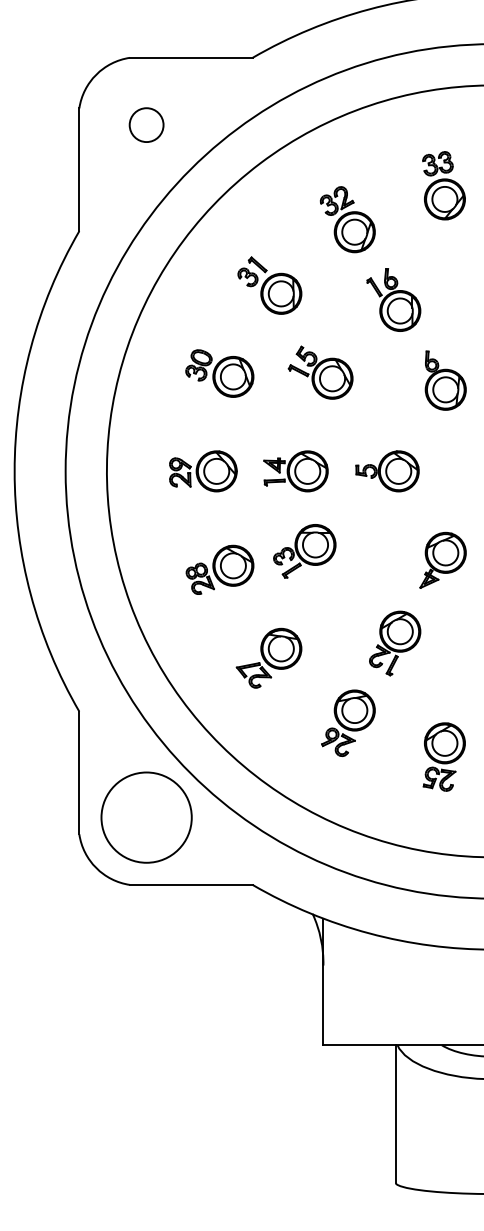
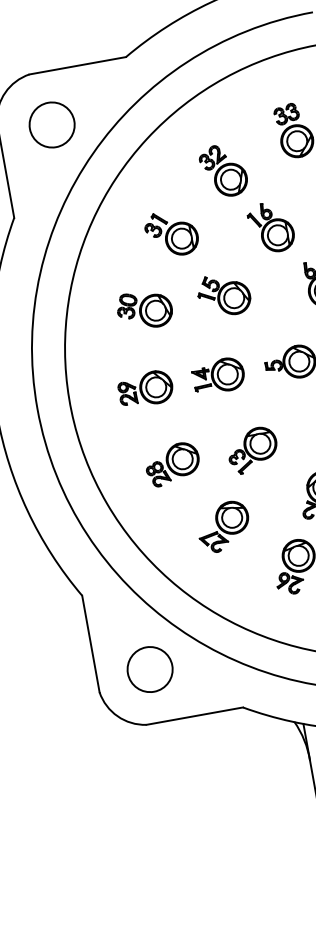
circle: (146, 124) -> (51, 124), size x1.67
part: (304, 551) -> (252, 450), moved
circle: (146, 817) -> (150, 669), size x0.62

